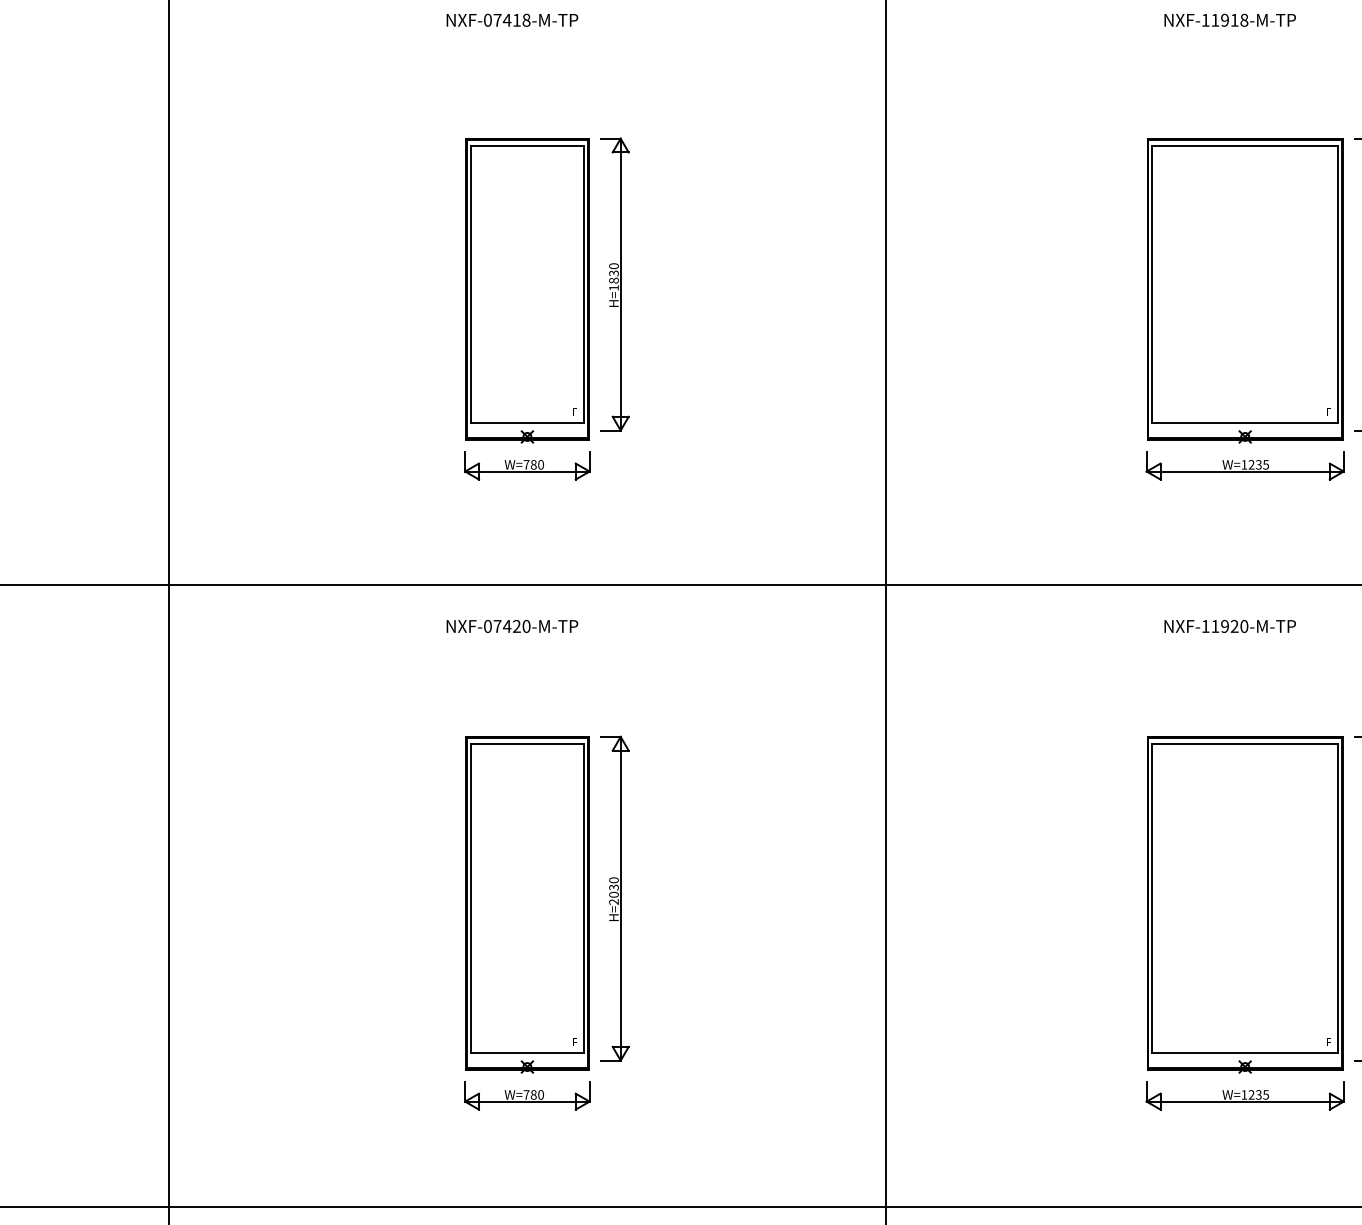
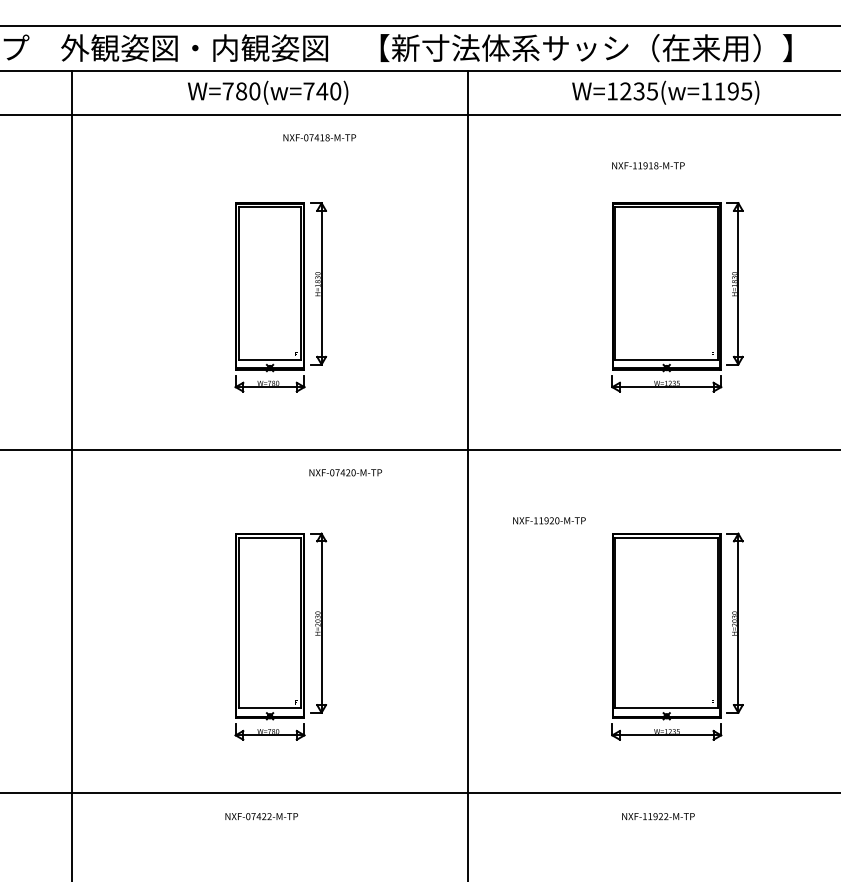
text: (511, 19) -> (319, 137), moved
text: (1230, 19) -> (648, 165), moved
text: (511, 625) -> (345, 472), moved
text: (1230, 625) -> (549, 520), moved

